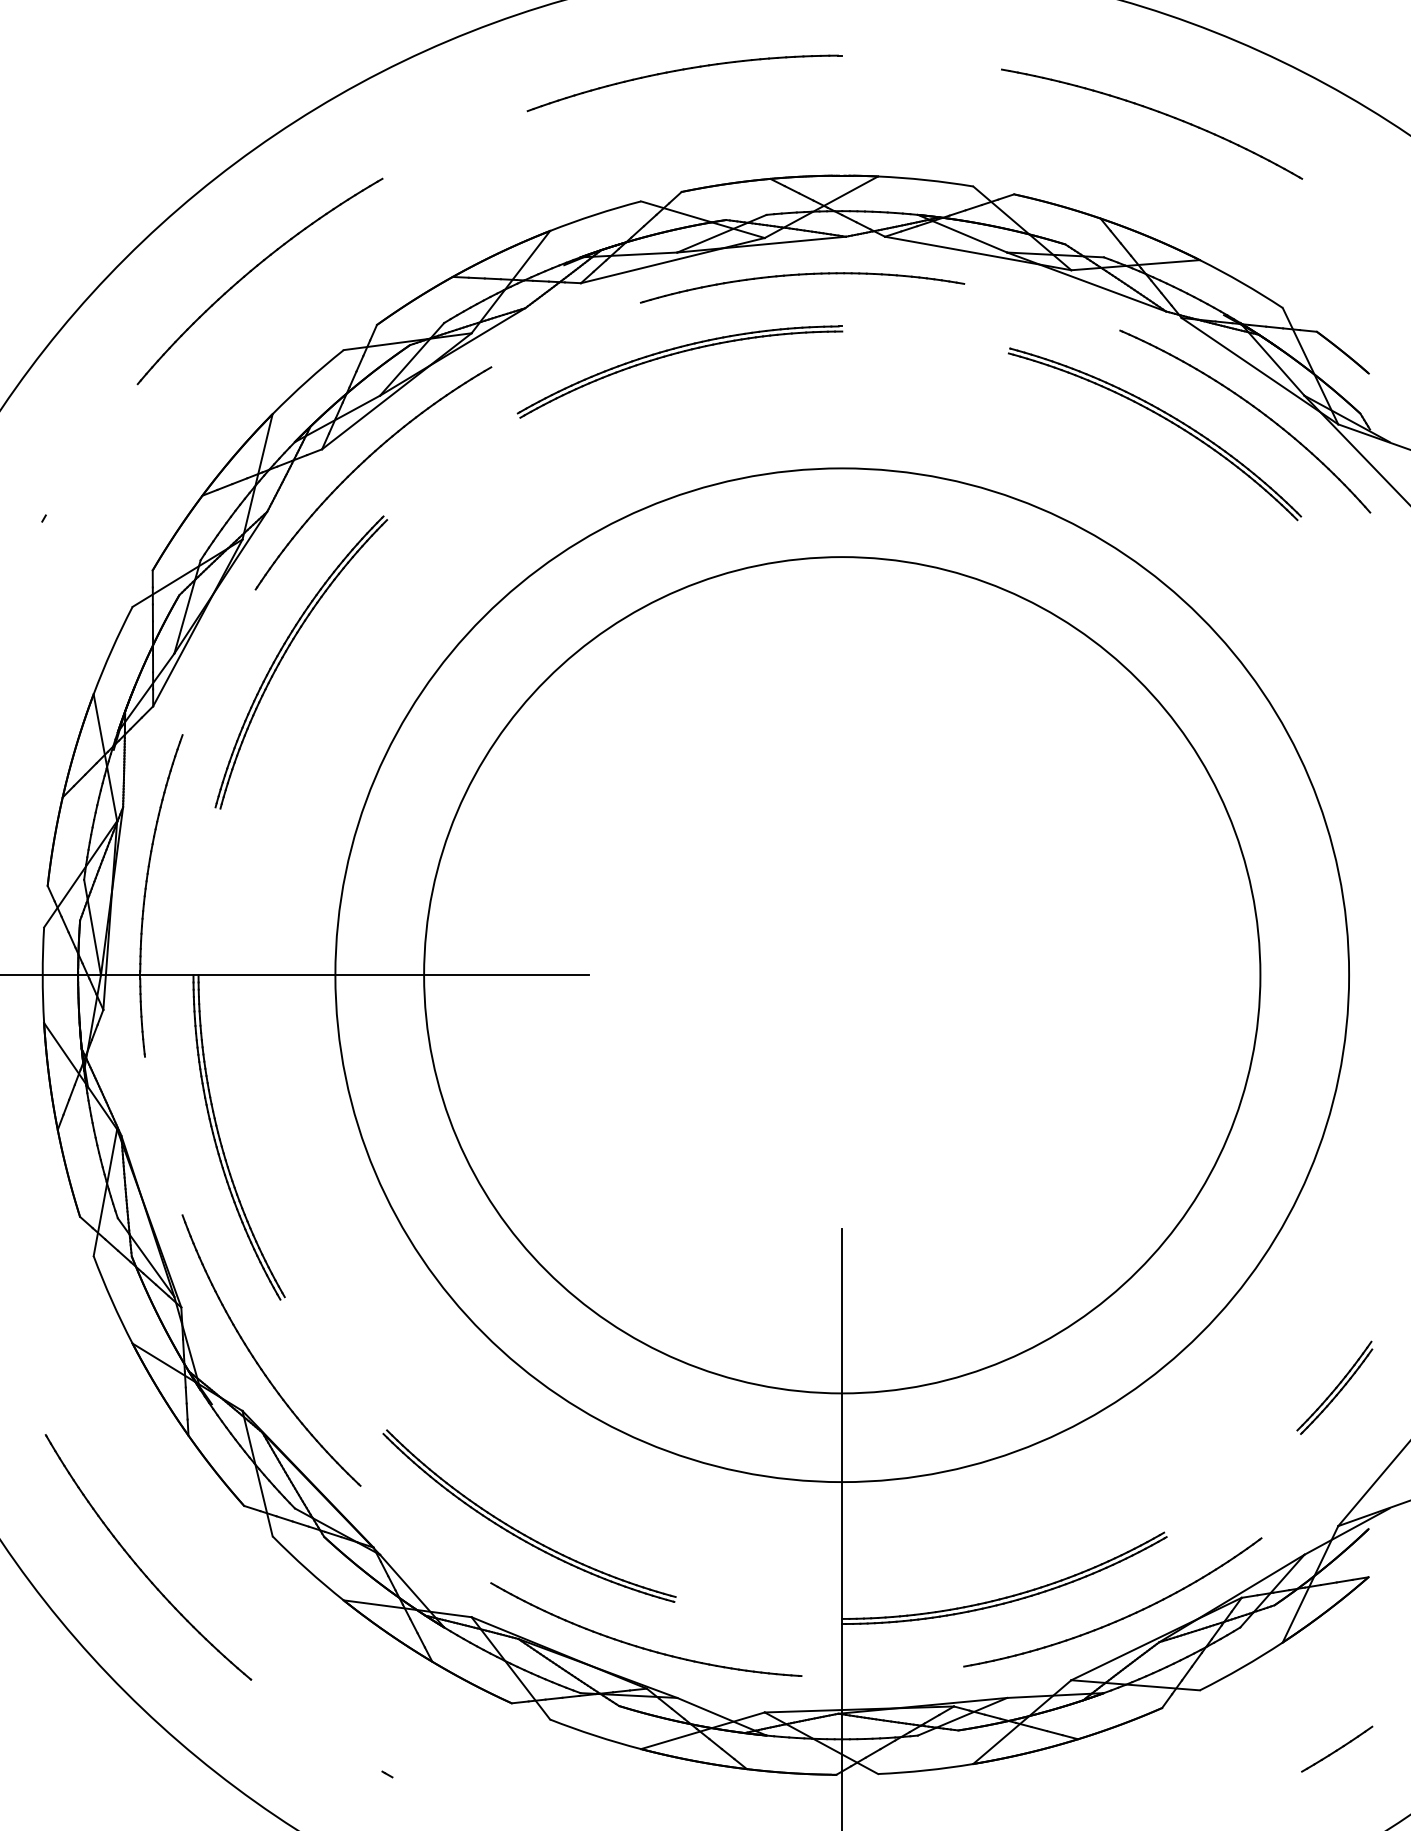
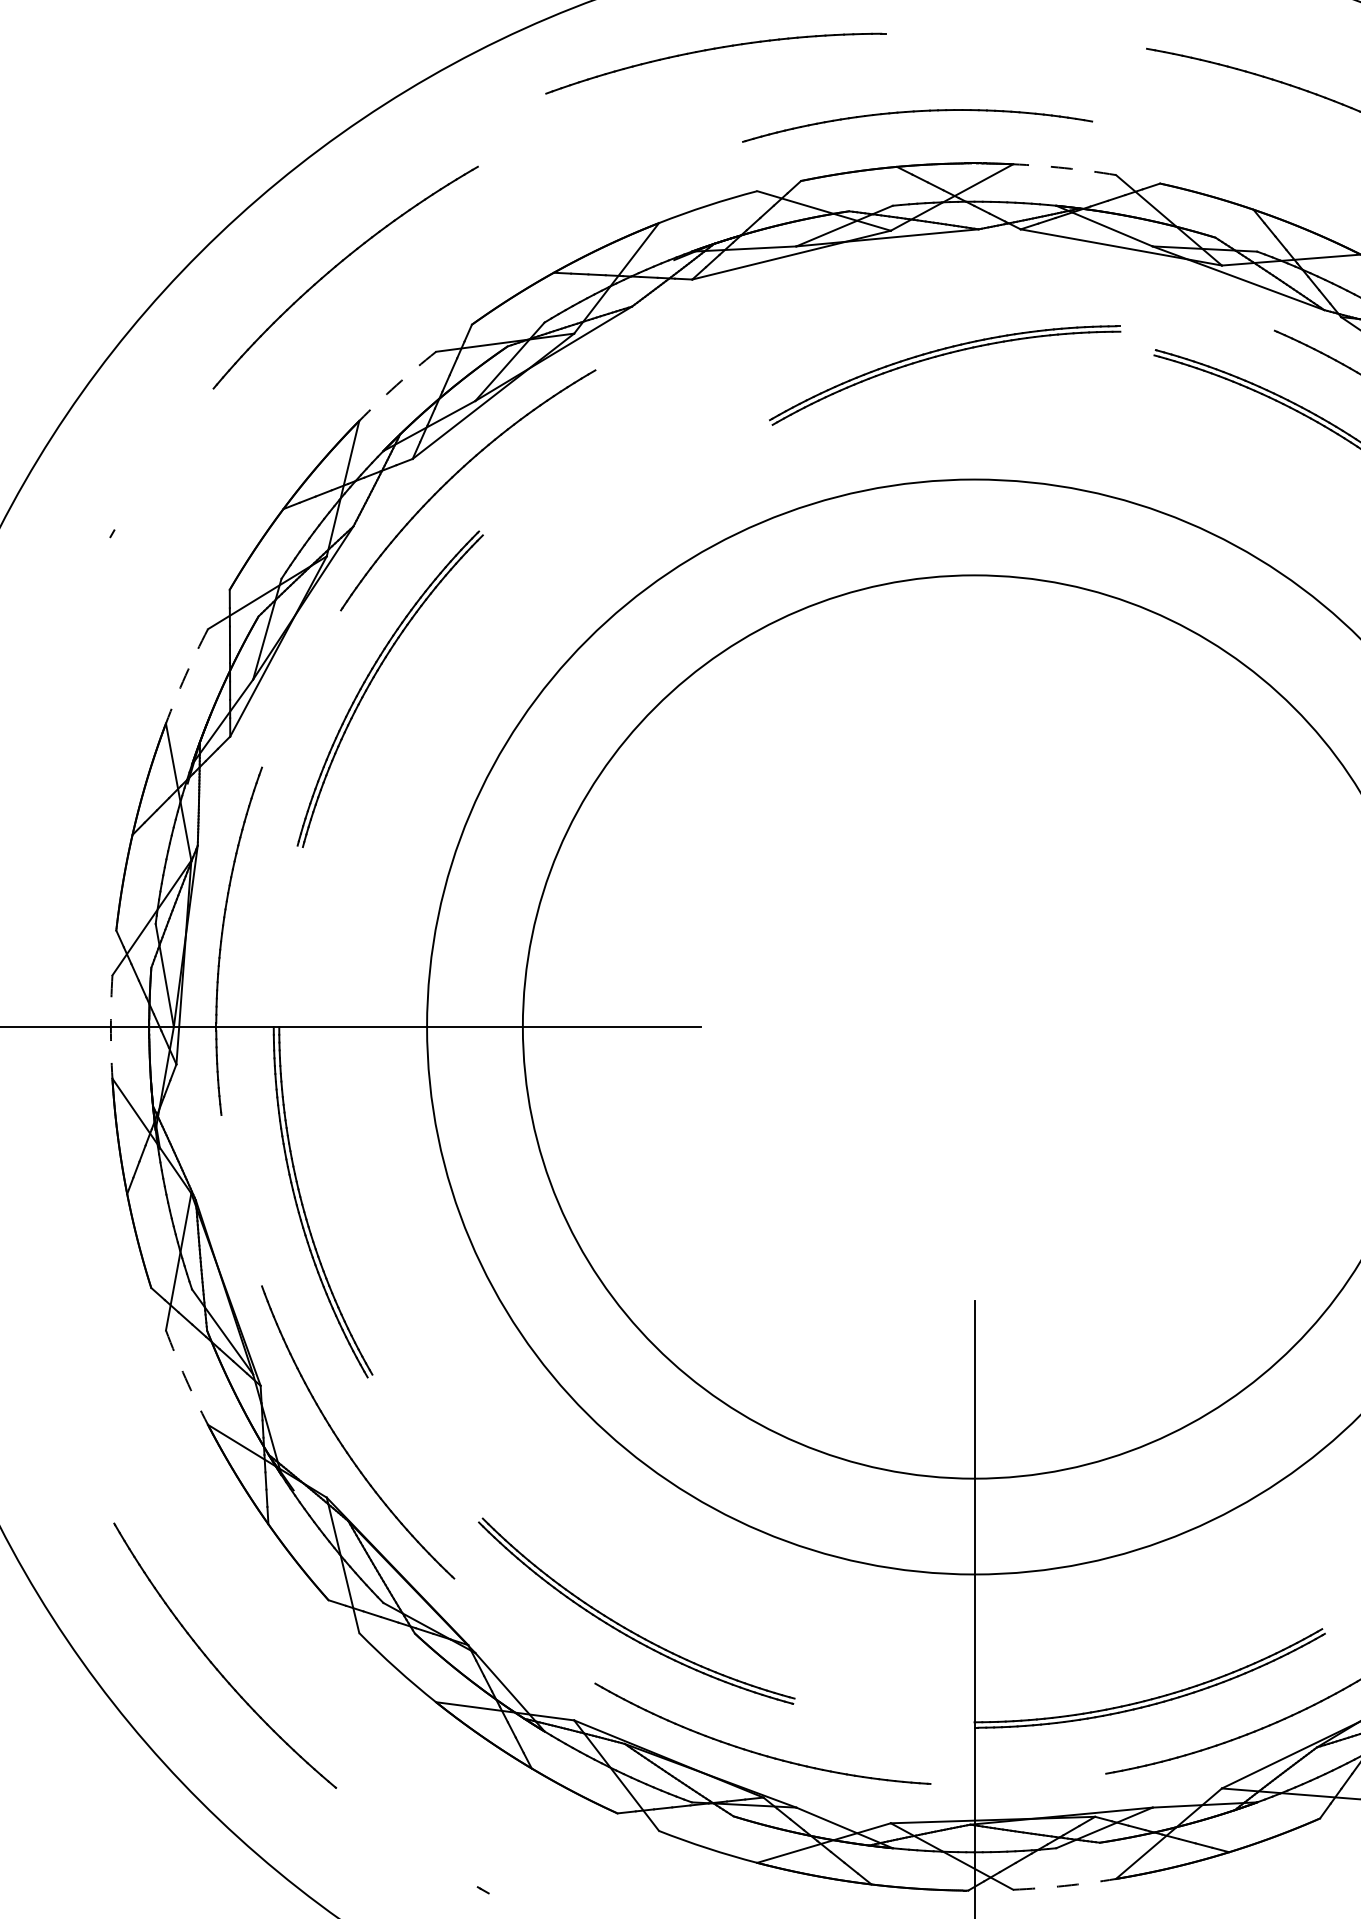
part: (684, 70) -> (715, 49), moved
arc: (925, 180) -> (1064, 168), solid -> dashed
part: (802, 275) -> (917, 112), moved
part: (676, 354) -> (941, 356), moved
arc: (307, 381) -> (396, 385), solid -> dashed
arc: (111, 650) -> (185, 676), solid -> dashed
arc: (42, 975) -> (110, 1027), solid -> dashed
arc: (111, 1300) -> (185, 1378), solid -> dashed
arc: (925, 1770) -> (1064, 1885), solid -> dashed

